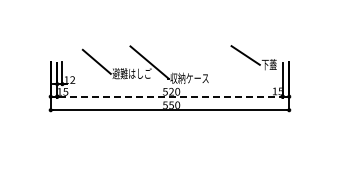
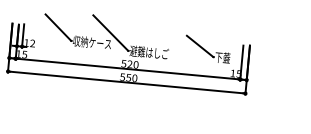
part: (253, 57) -> (207, 49), moved
text: (131, 73) -> (91, 42), 避難はしご -> 収納ケース
text: (189, 77) -> (149, 51), 収納ケース -> 避難はしご
line: (170, 96) -> (128, 68), dashed -> solid

